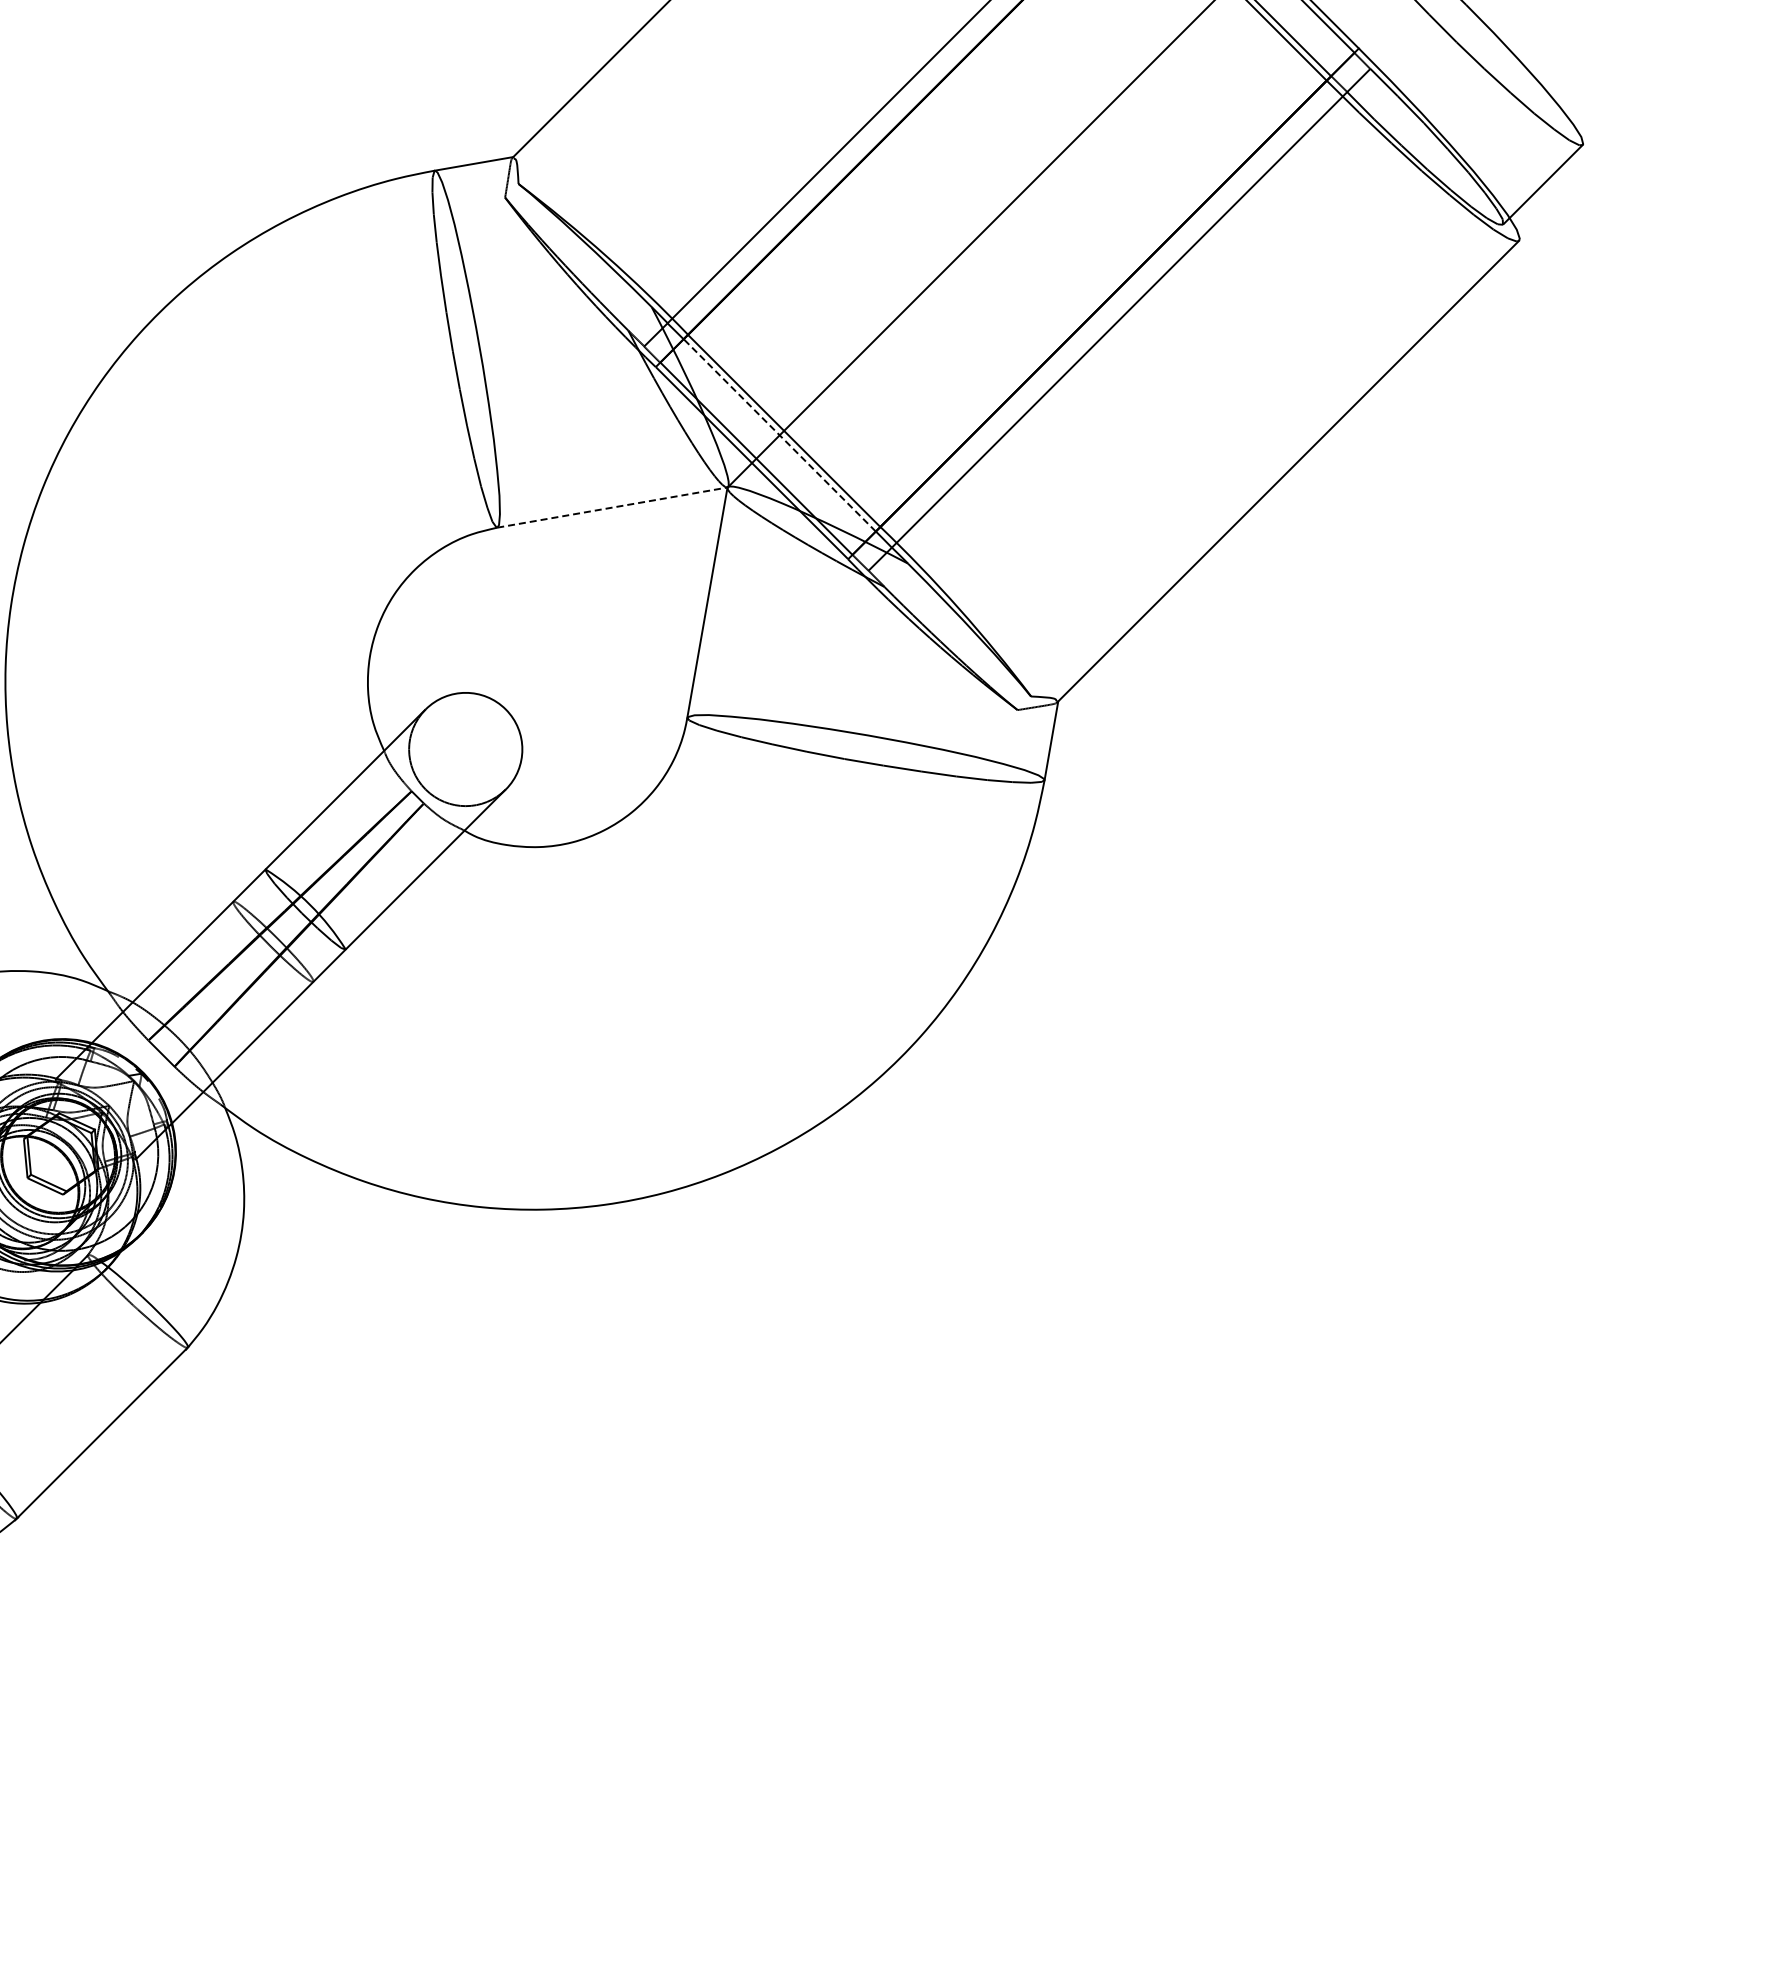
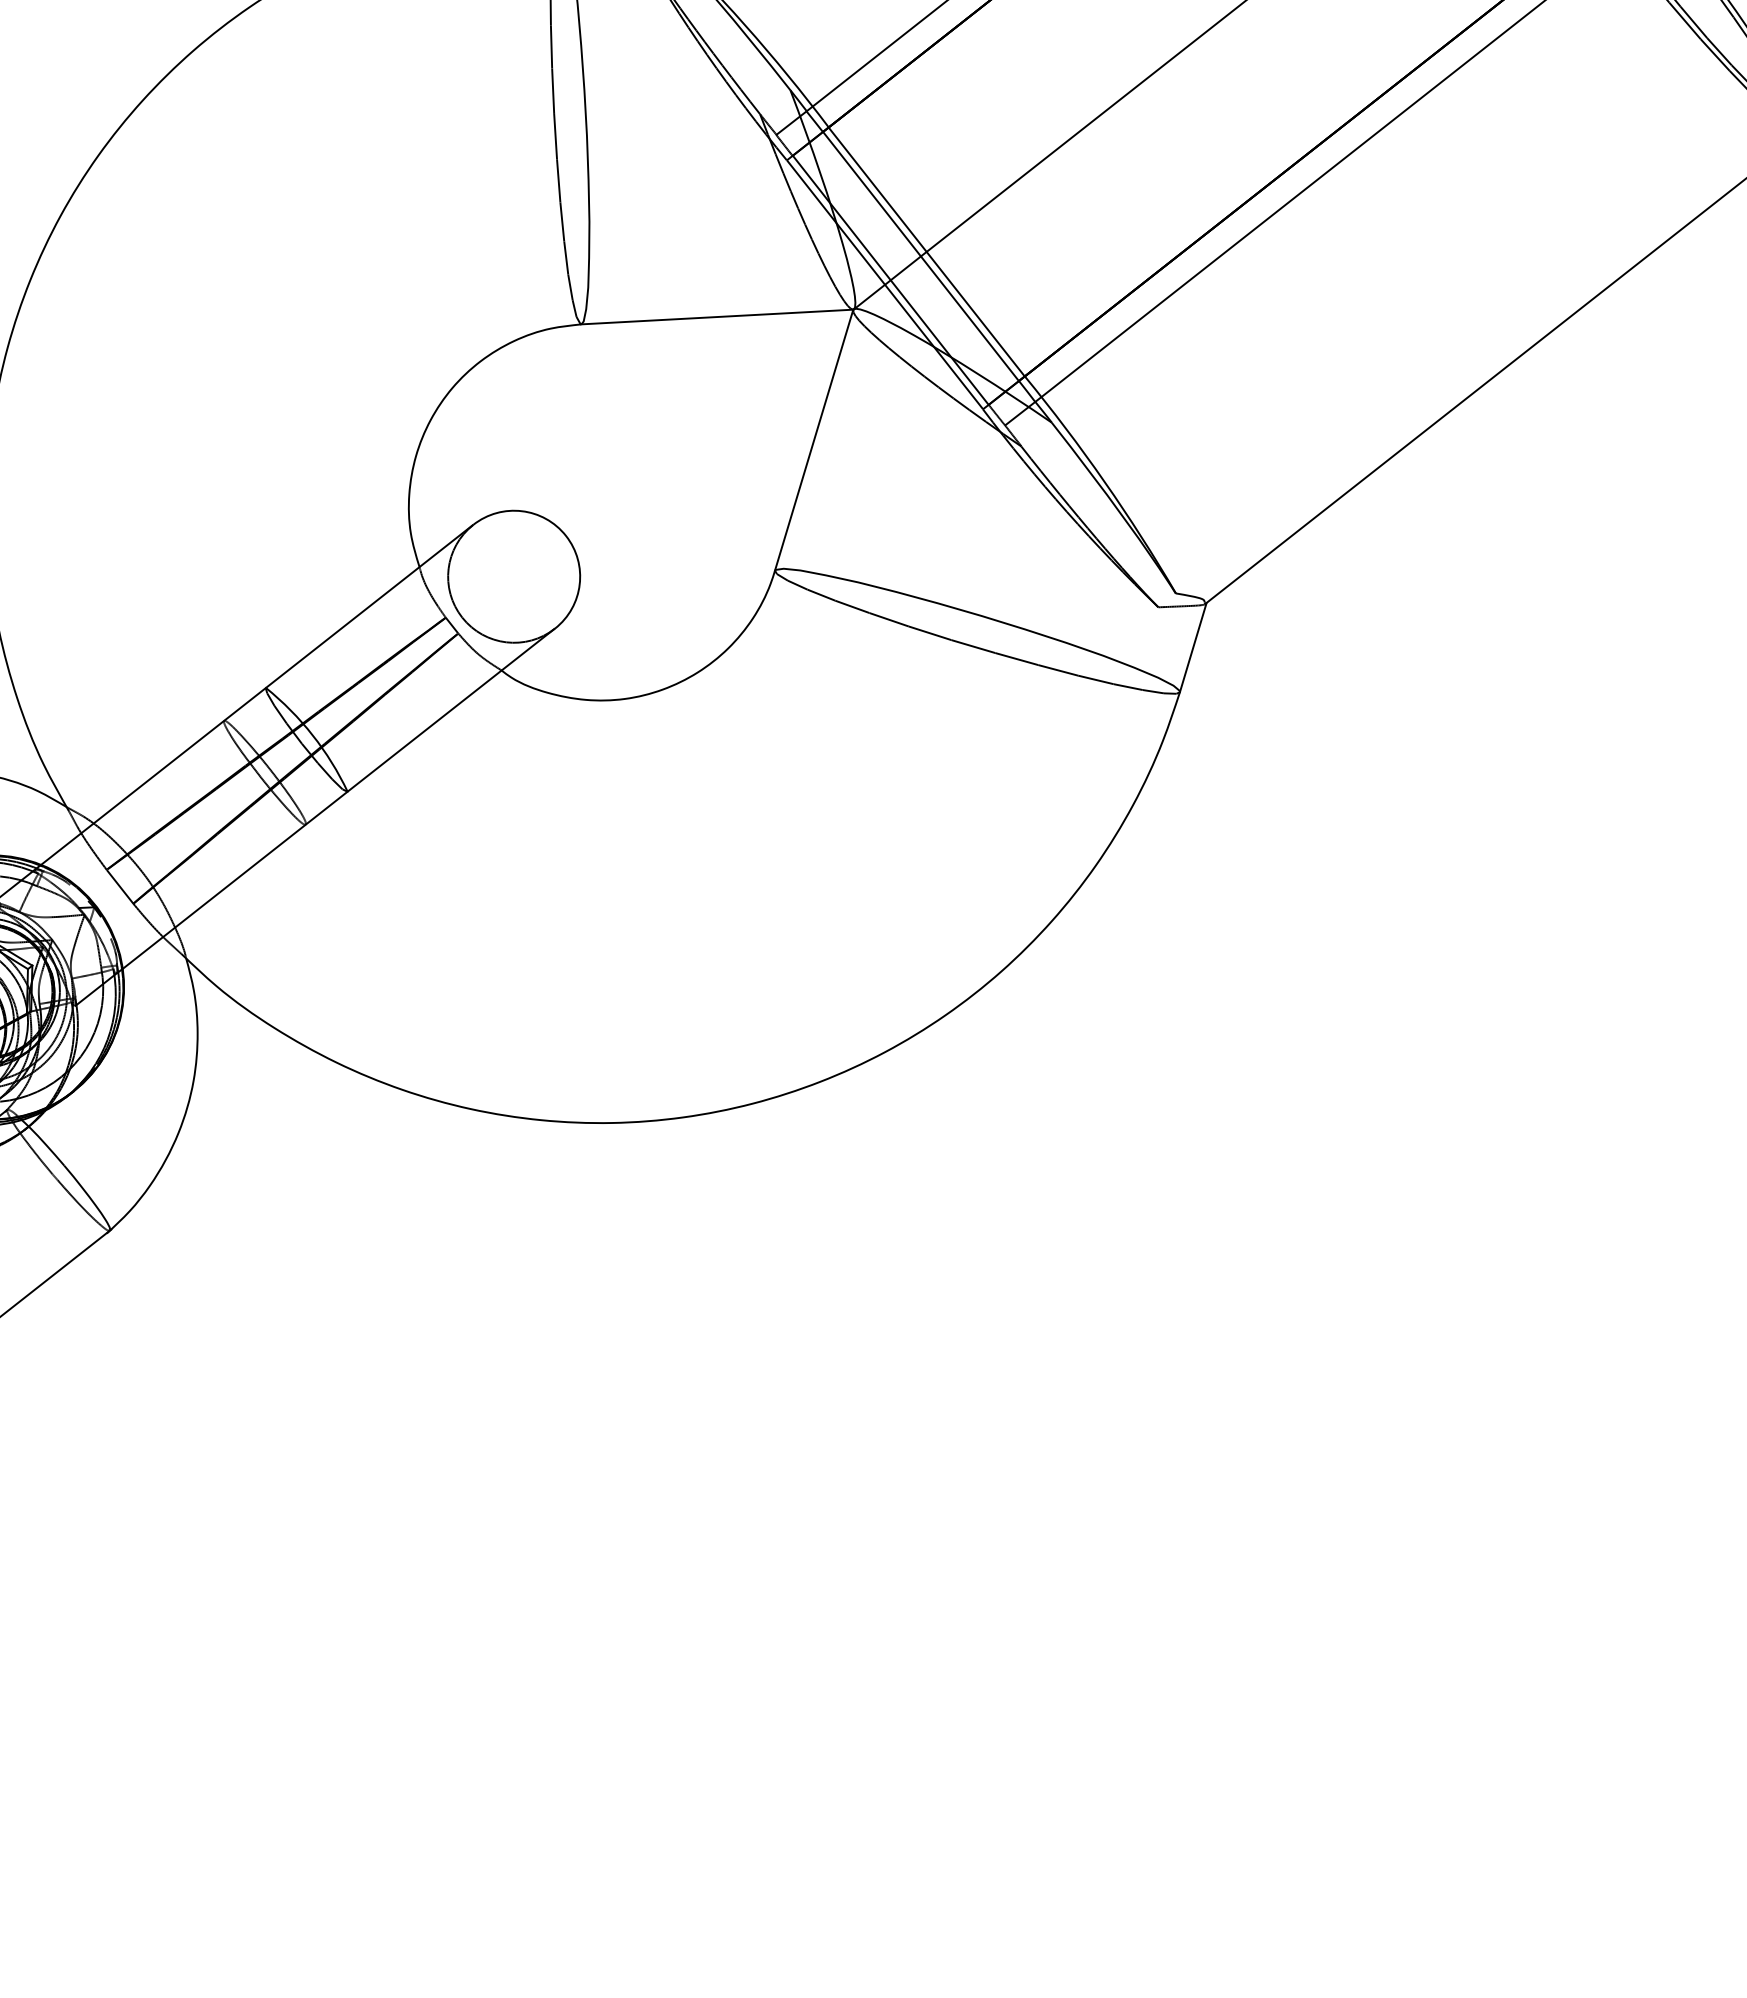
line: (779, 435) -> (920, 256), dashed -> solid
line: (612, 507) -> (717, 316), dashed -> solid

